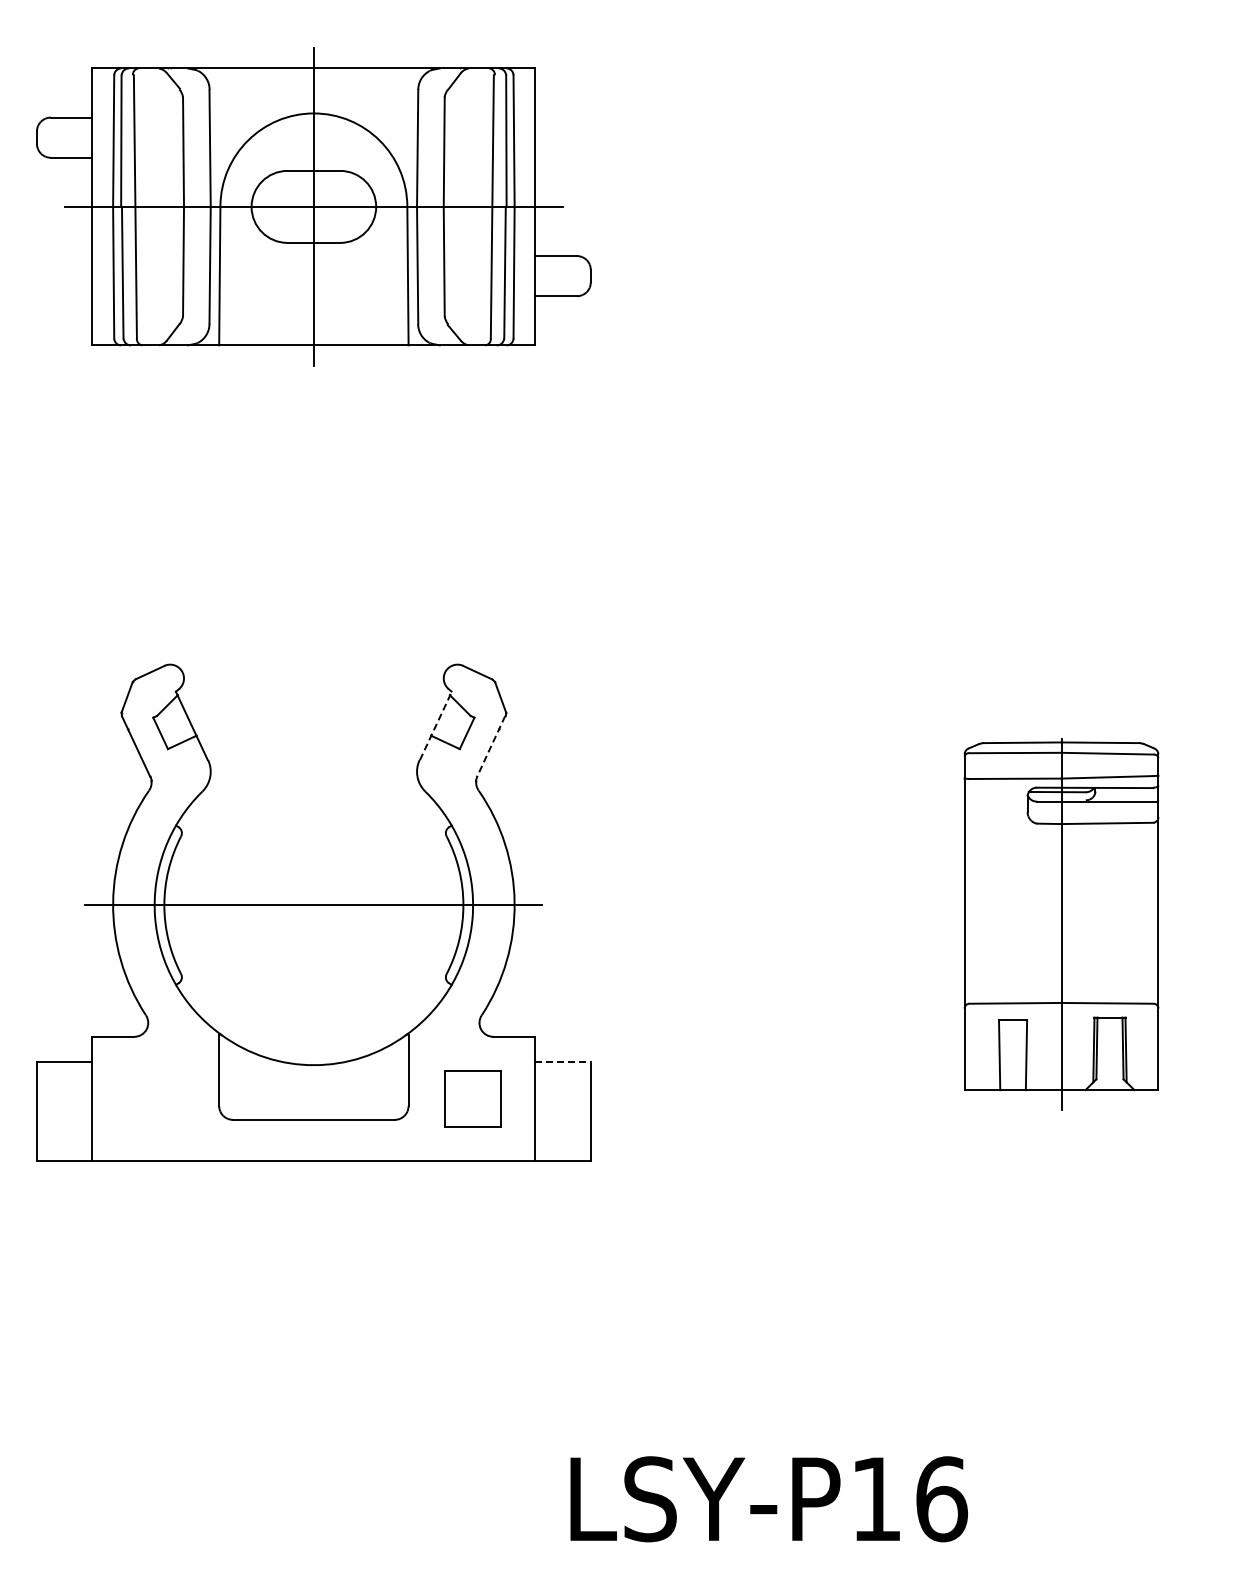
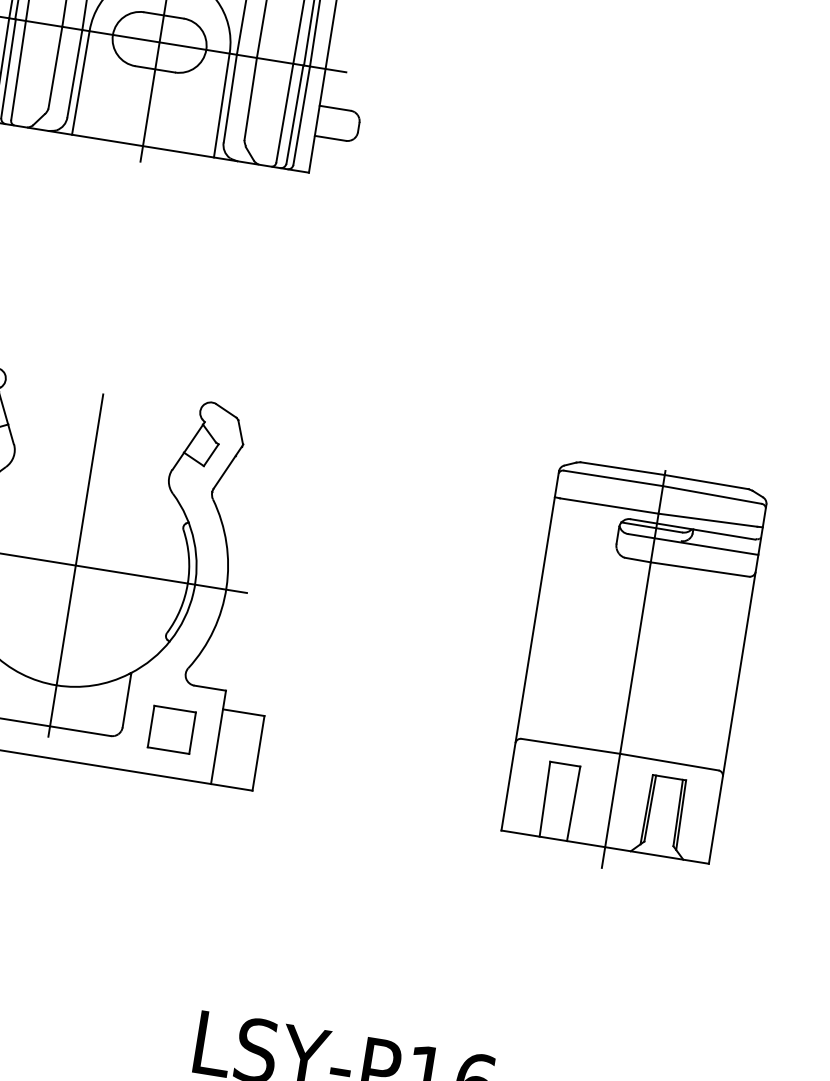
line: (435, 725) -> (188, 445), dashed -> solid
line: (490, 746) -> (227, 467), dashed -> solid
line: (313, 904) -> (75, 564), added
part: (1061, 923) -> (633, 668), size x1.43
line: (563, 1061) -> (244, 712), dashed -> solid

